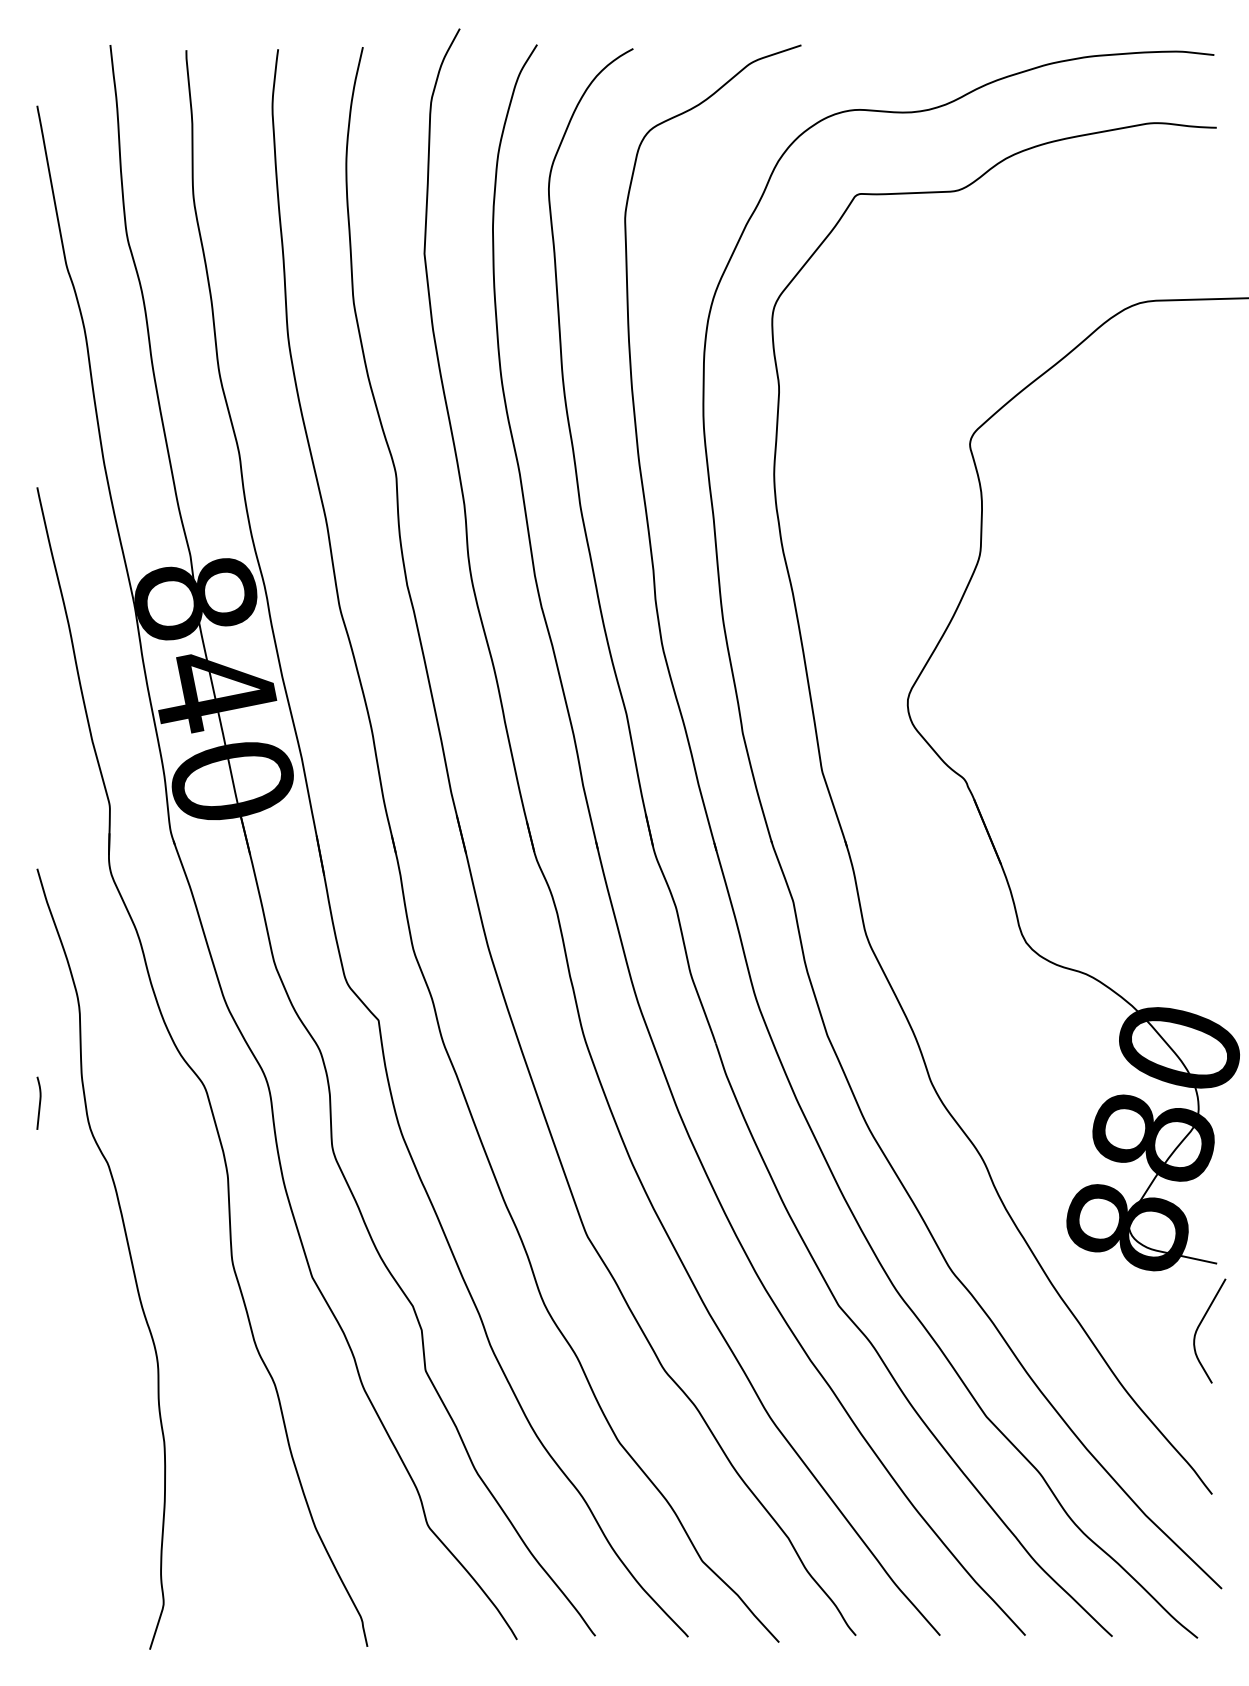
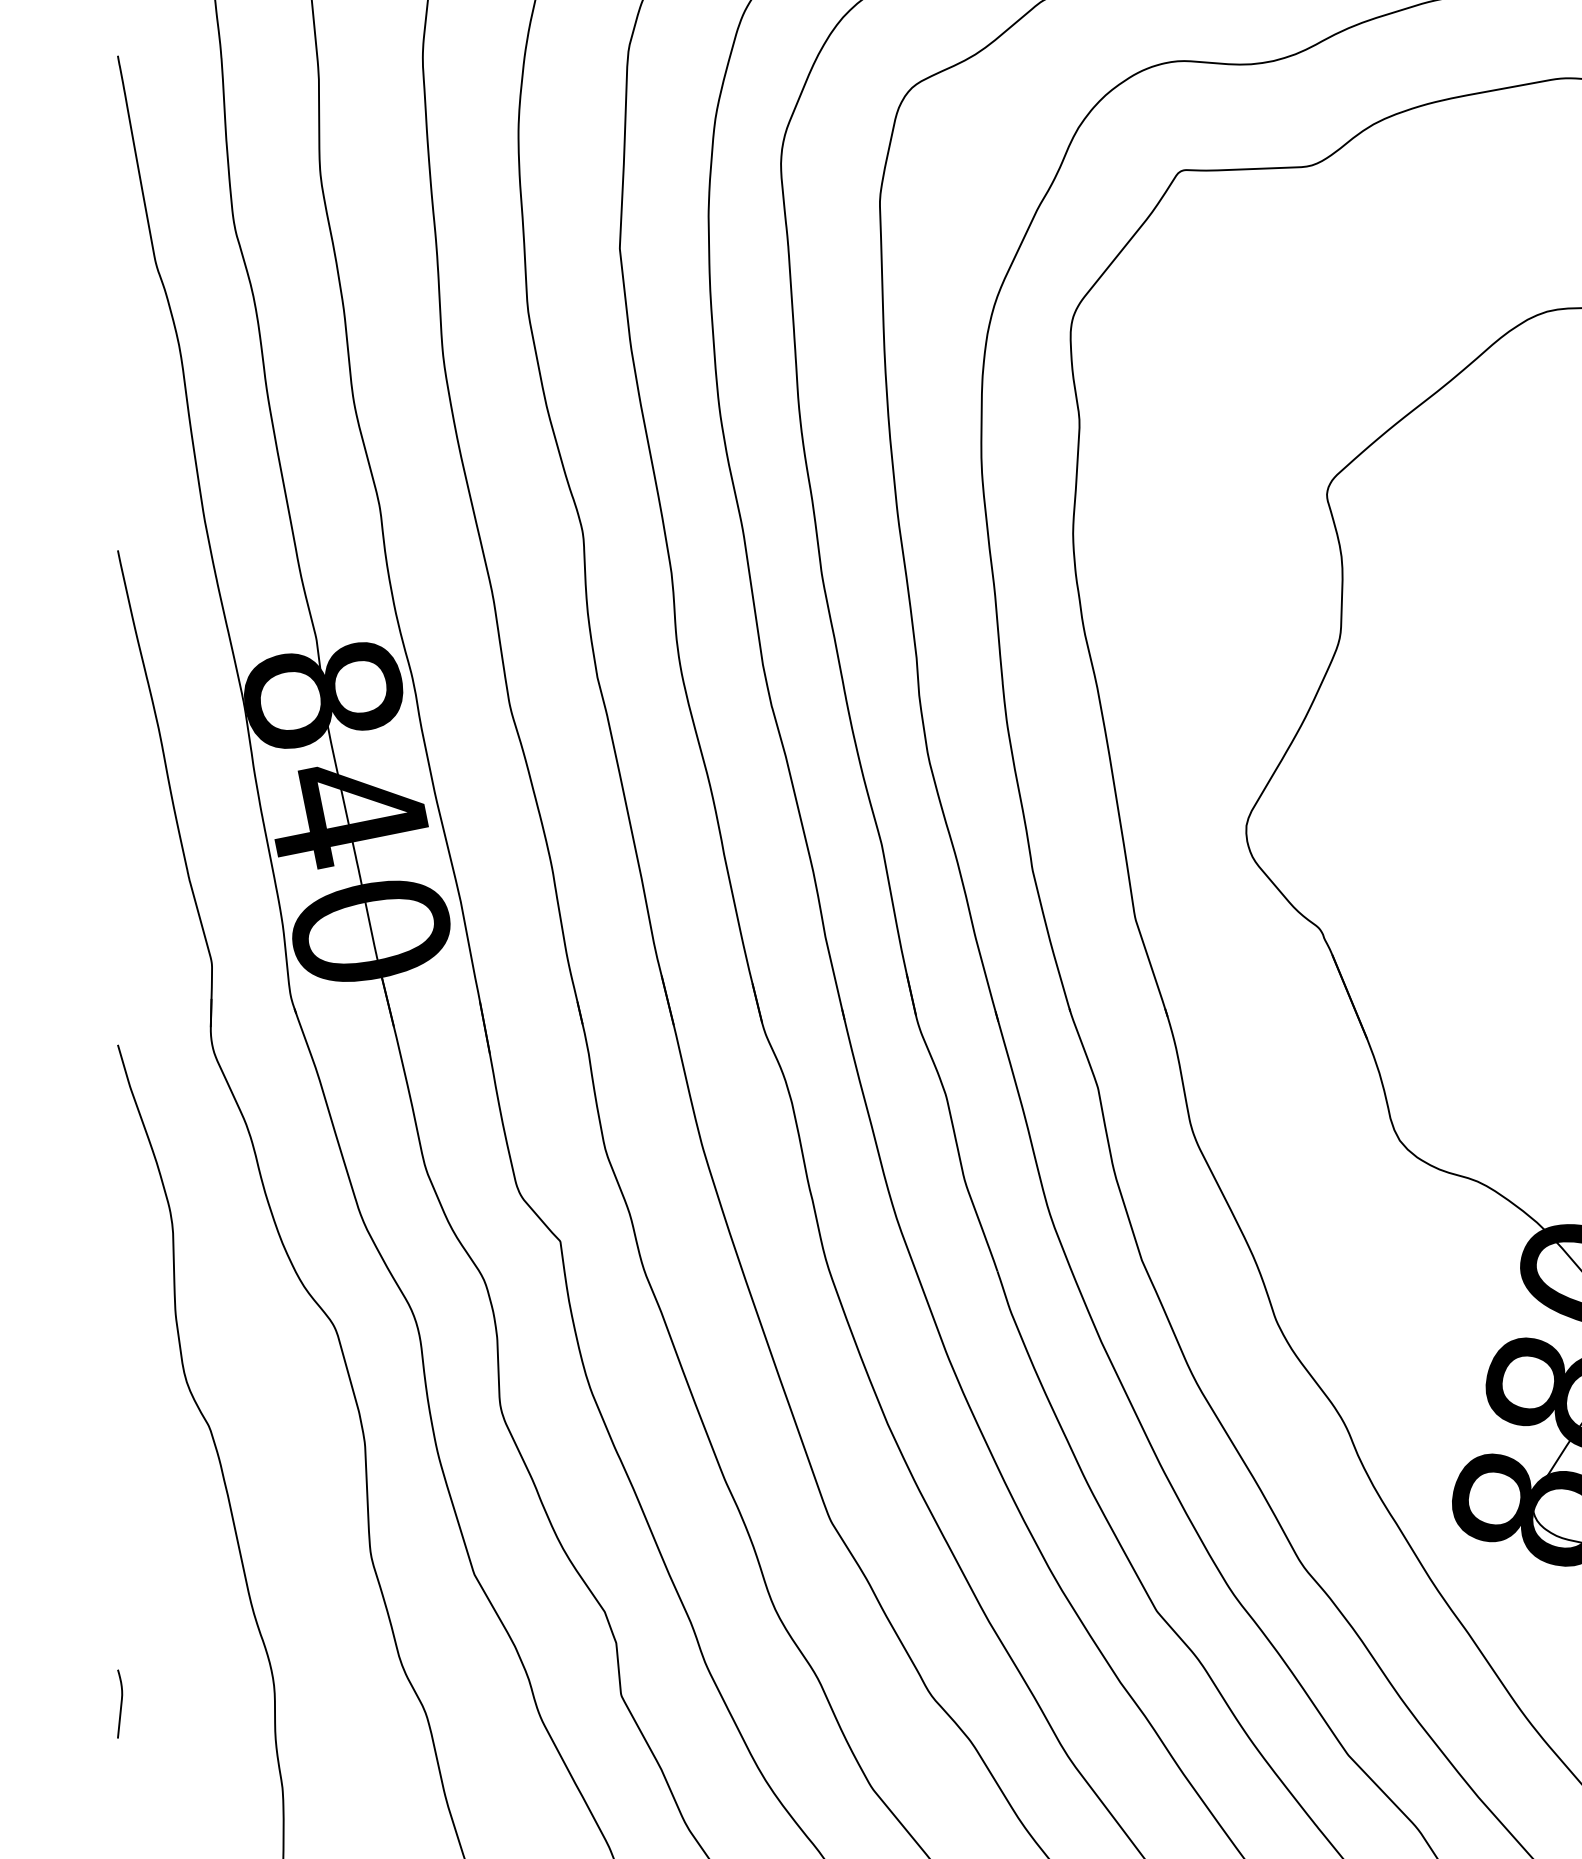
curve: (39, 1102) -> (120, 1703), moved

